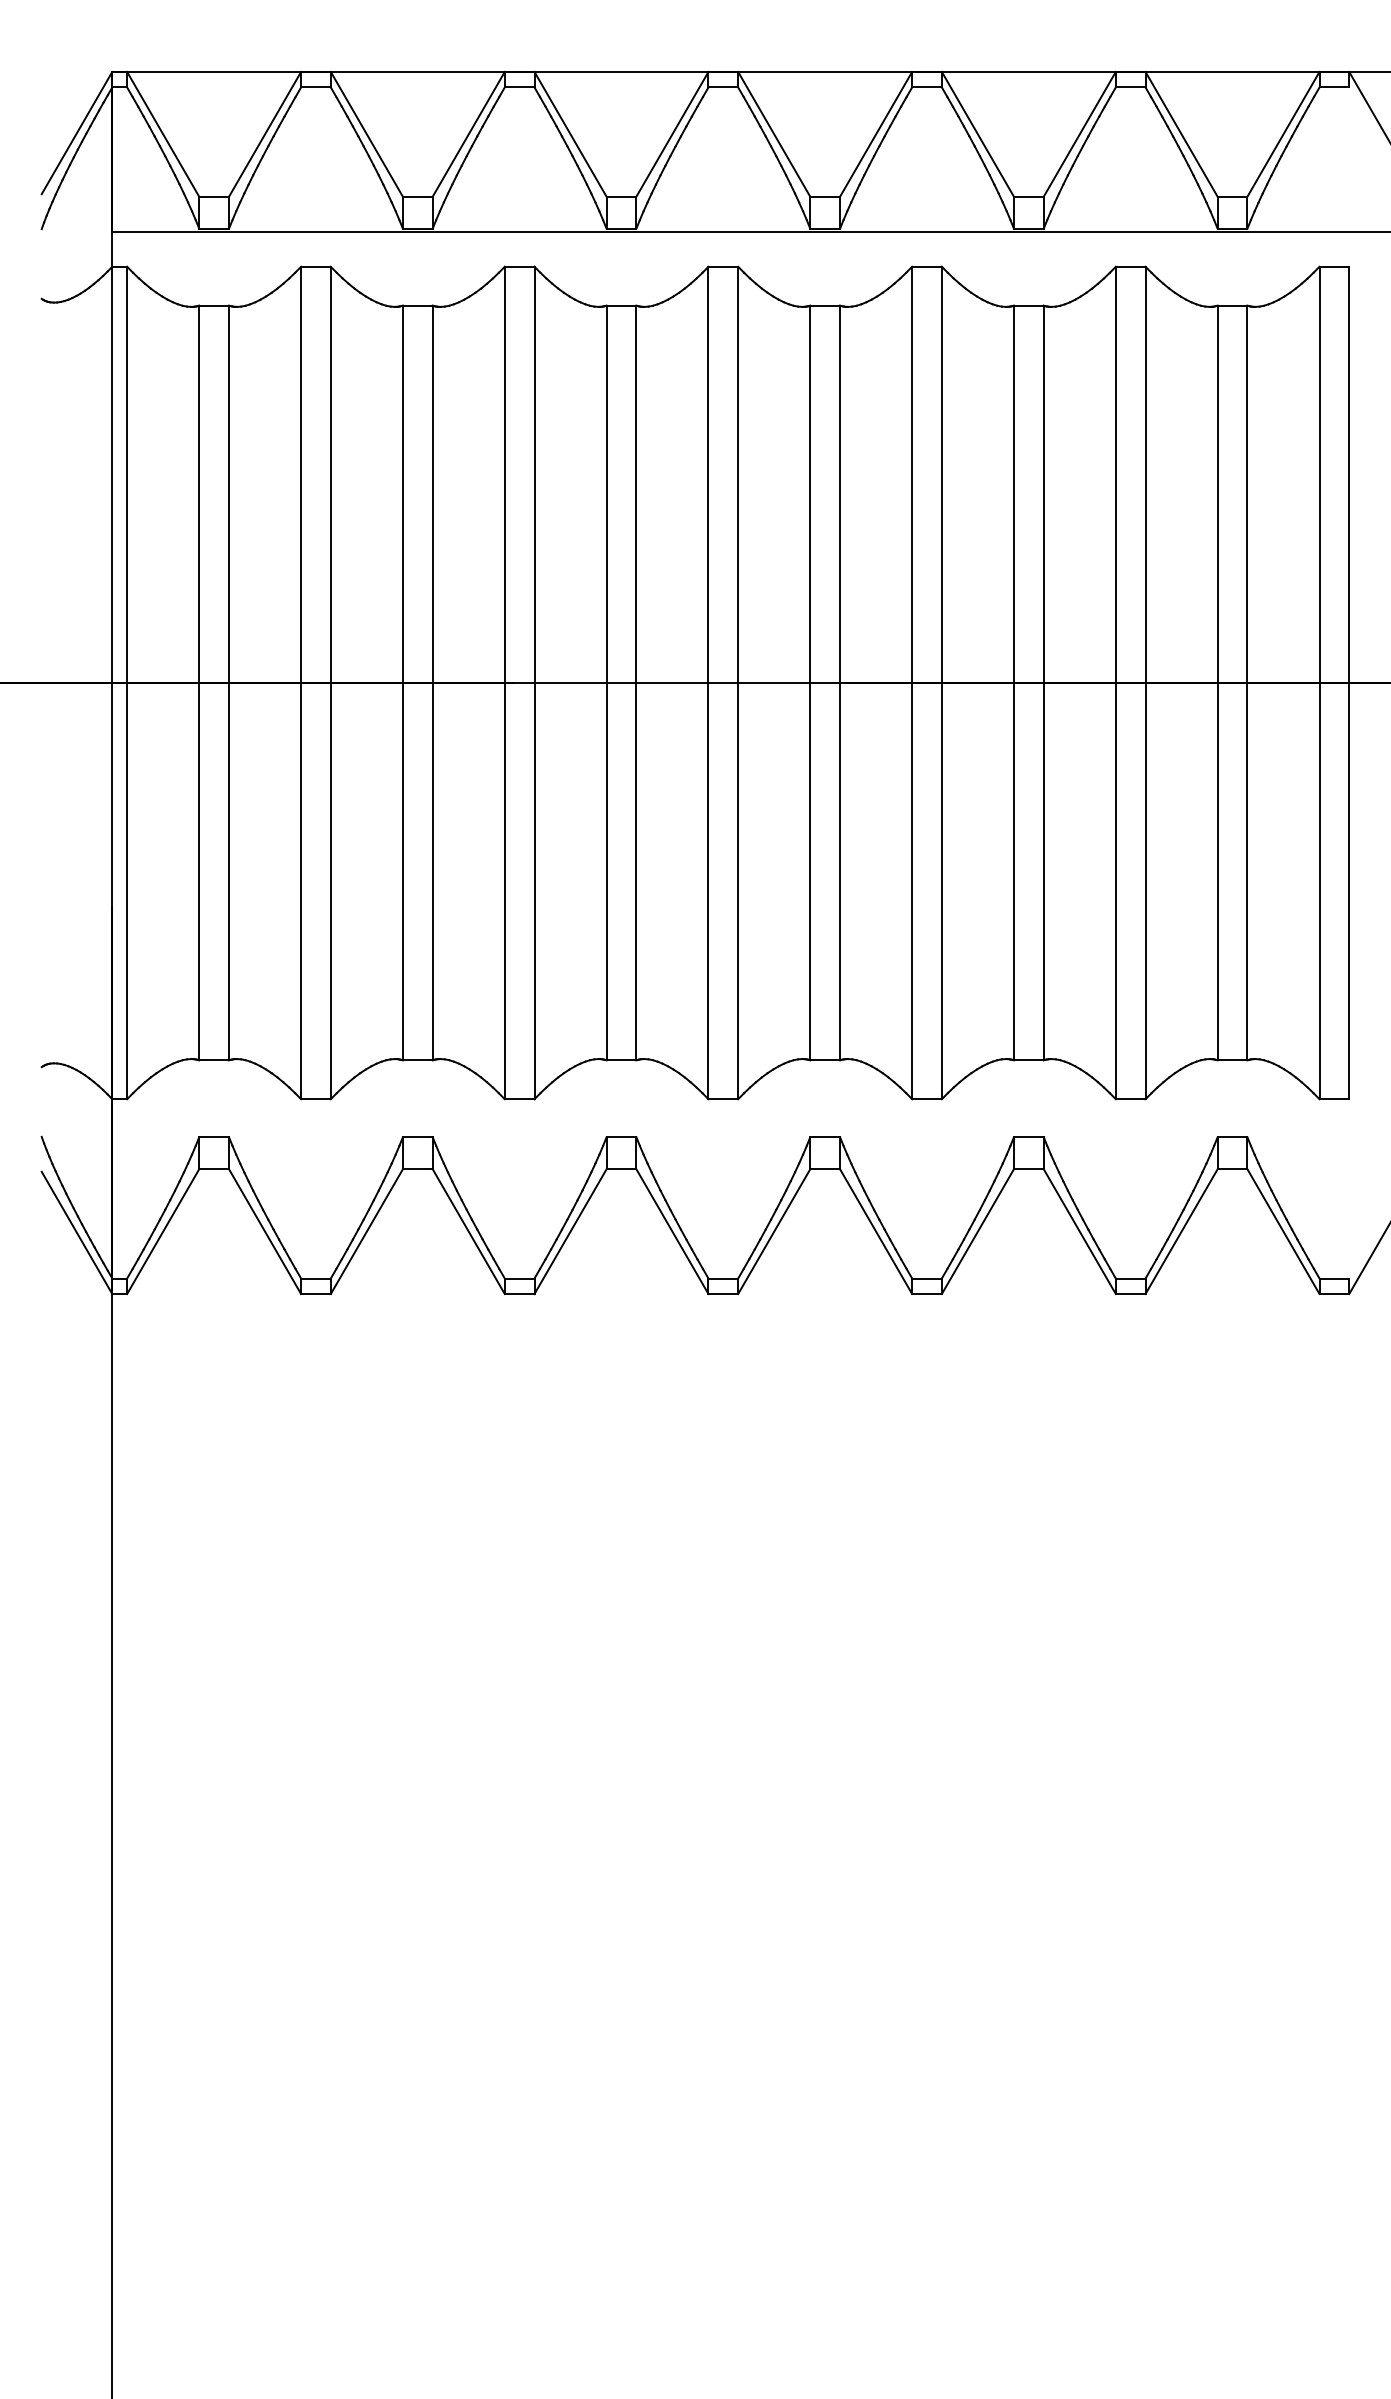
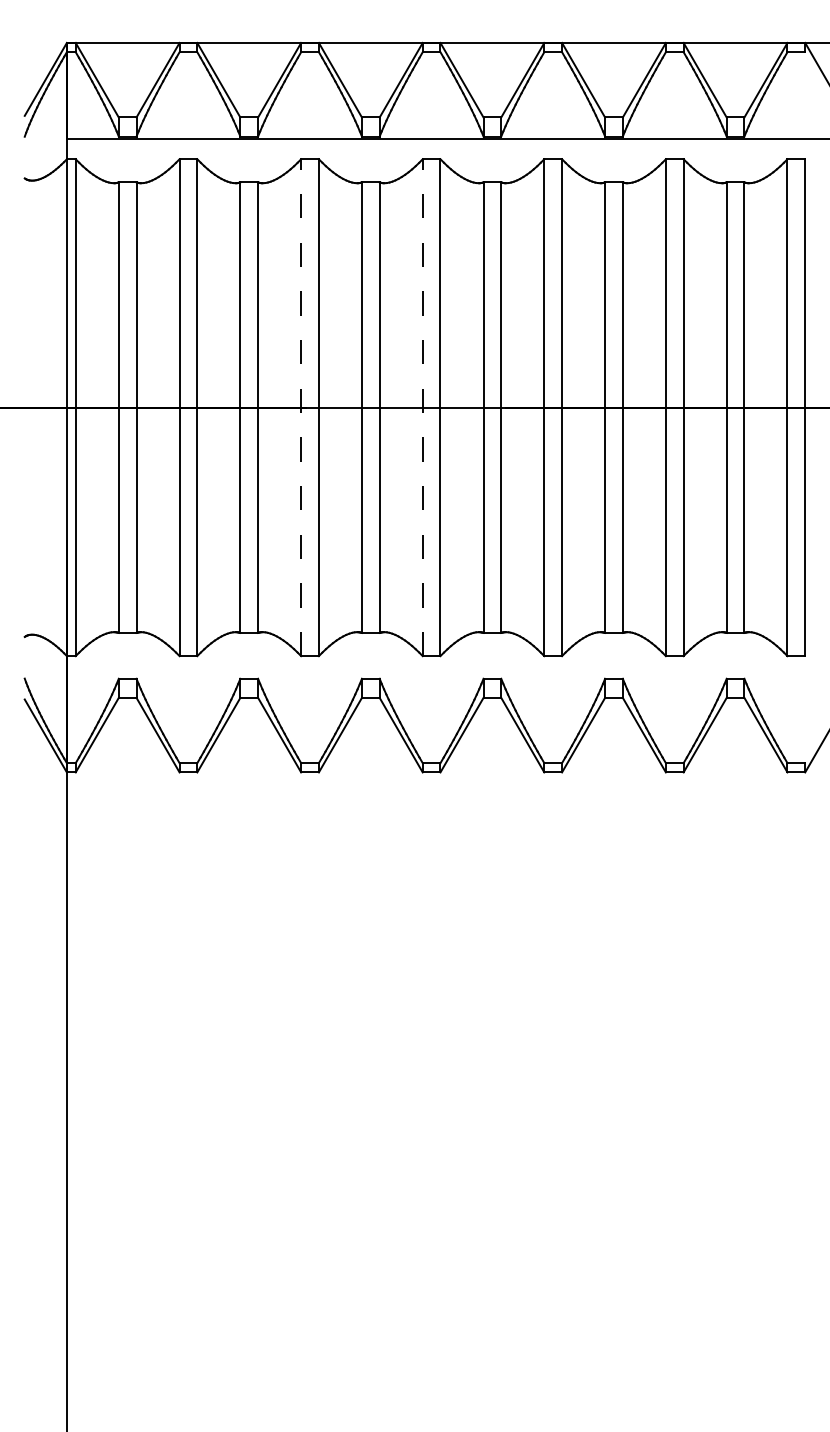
line: (505, 682) -> (301, 407), solid -> dashed
line: (708, 682) -> (422, 407), solid -> dashed

